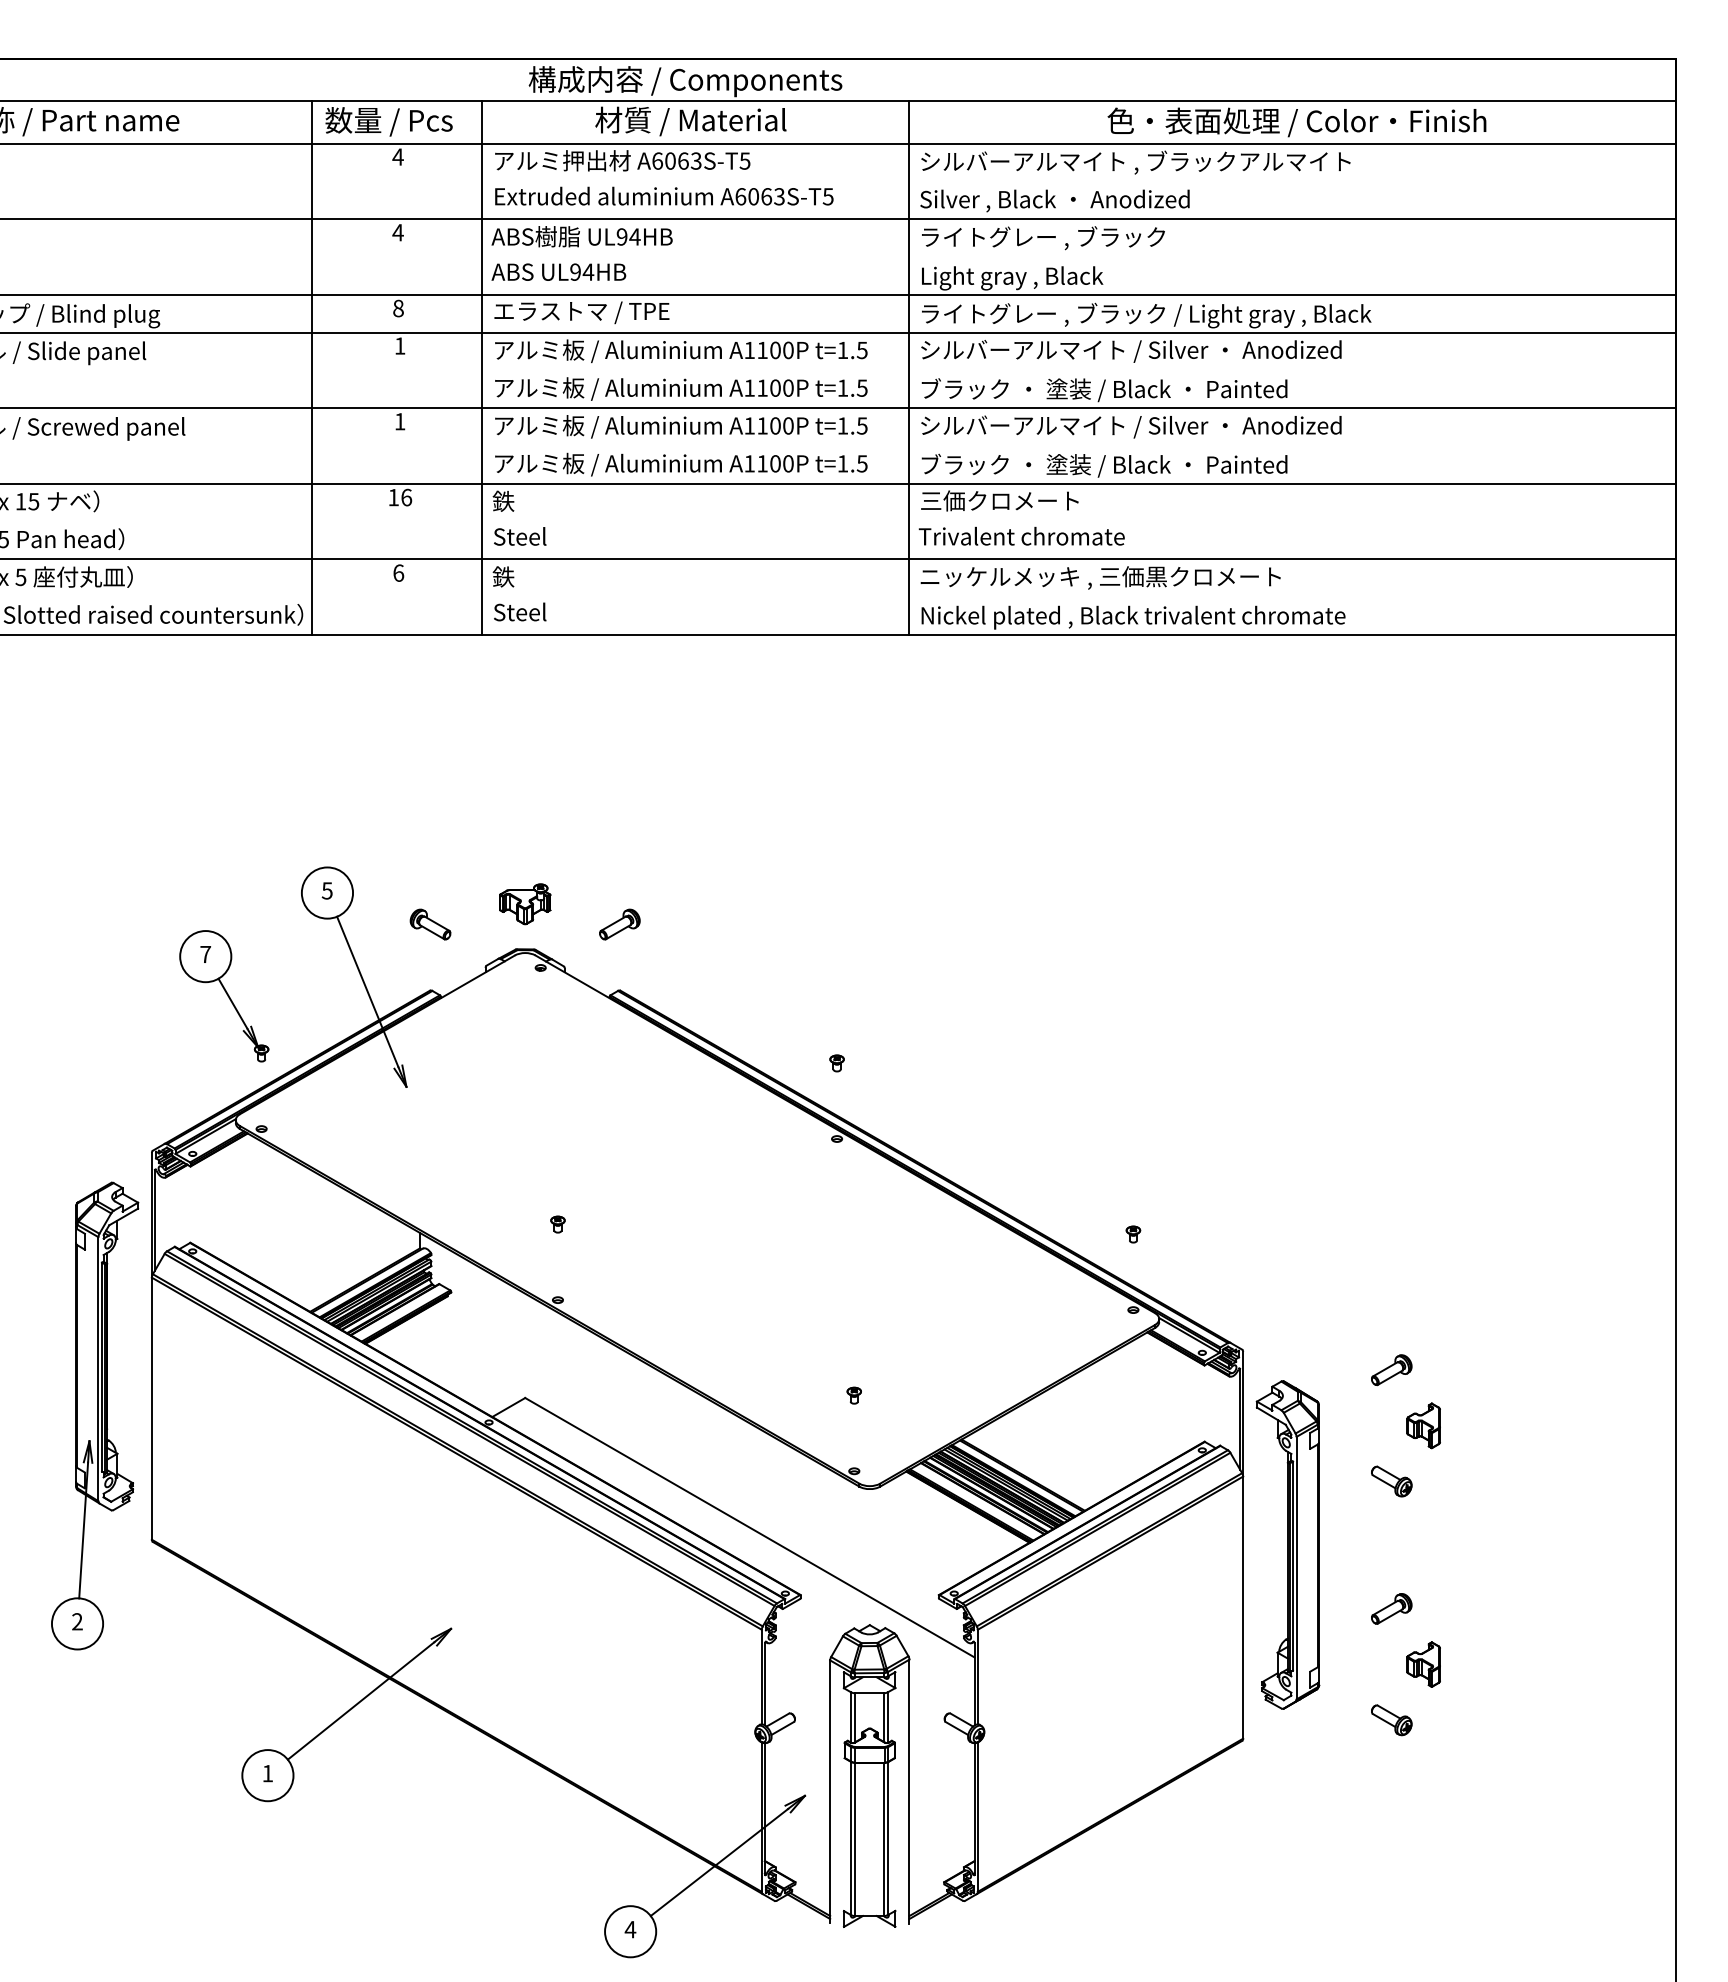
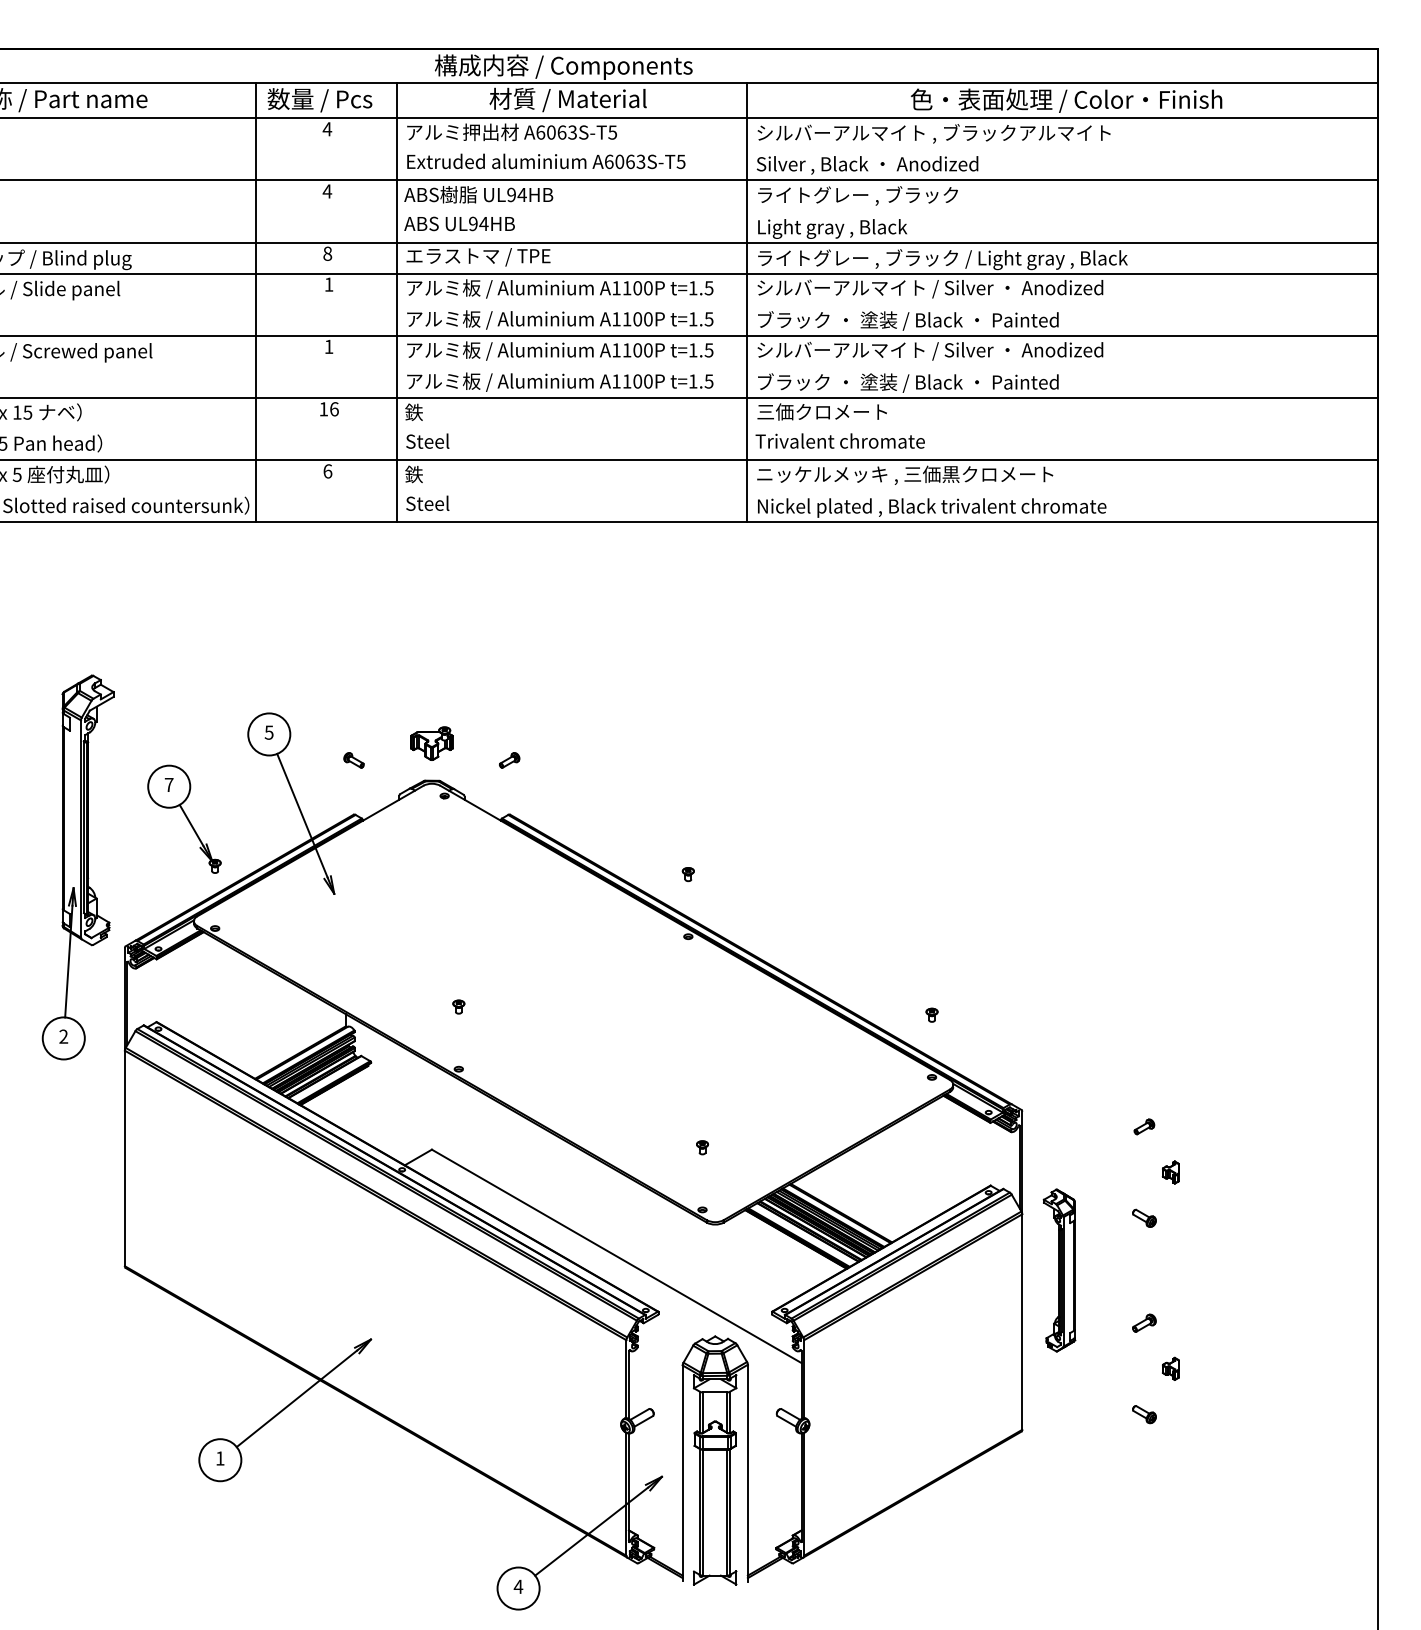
part: (429, 924) -> (353, 760), size x0.6
part: (619, 924) -> (509, 760), size x0.6
part: (1391, 1369) -> (1144, 1126), size x0.6
part: (94, 1416) -> (77, 867), moved
part: (1423, 1425) -> (1170, 1172), size x0.6
part: (1391, 1481) -> (1144, 1218), size x0.7
part: (1288, 1544) -> (1059, 1270), size x0.6
part: (1391, 1609) -> (1144, 1323), size x0.7
part: (1423, 1664) -> (1170, 1368), size x0.6
part: (1391, 1720) -> (1144, 1414), size x0.7

